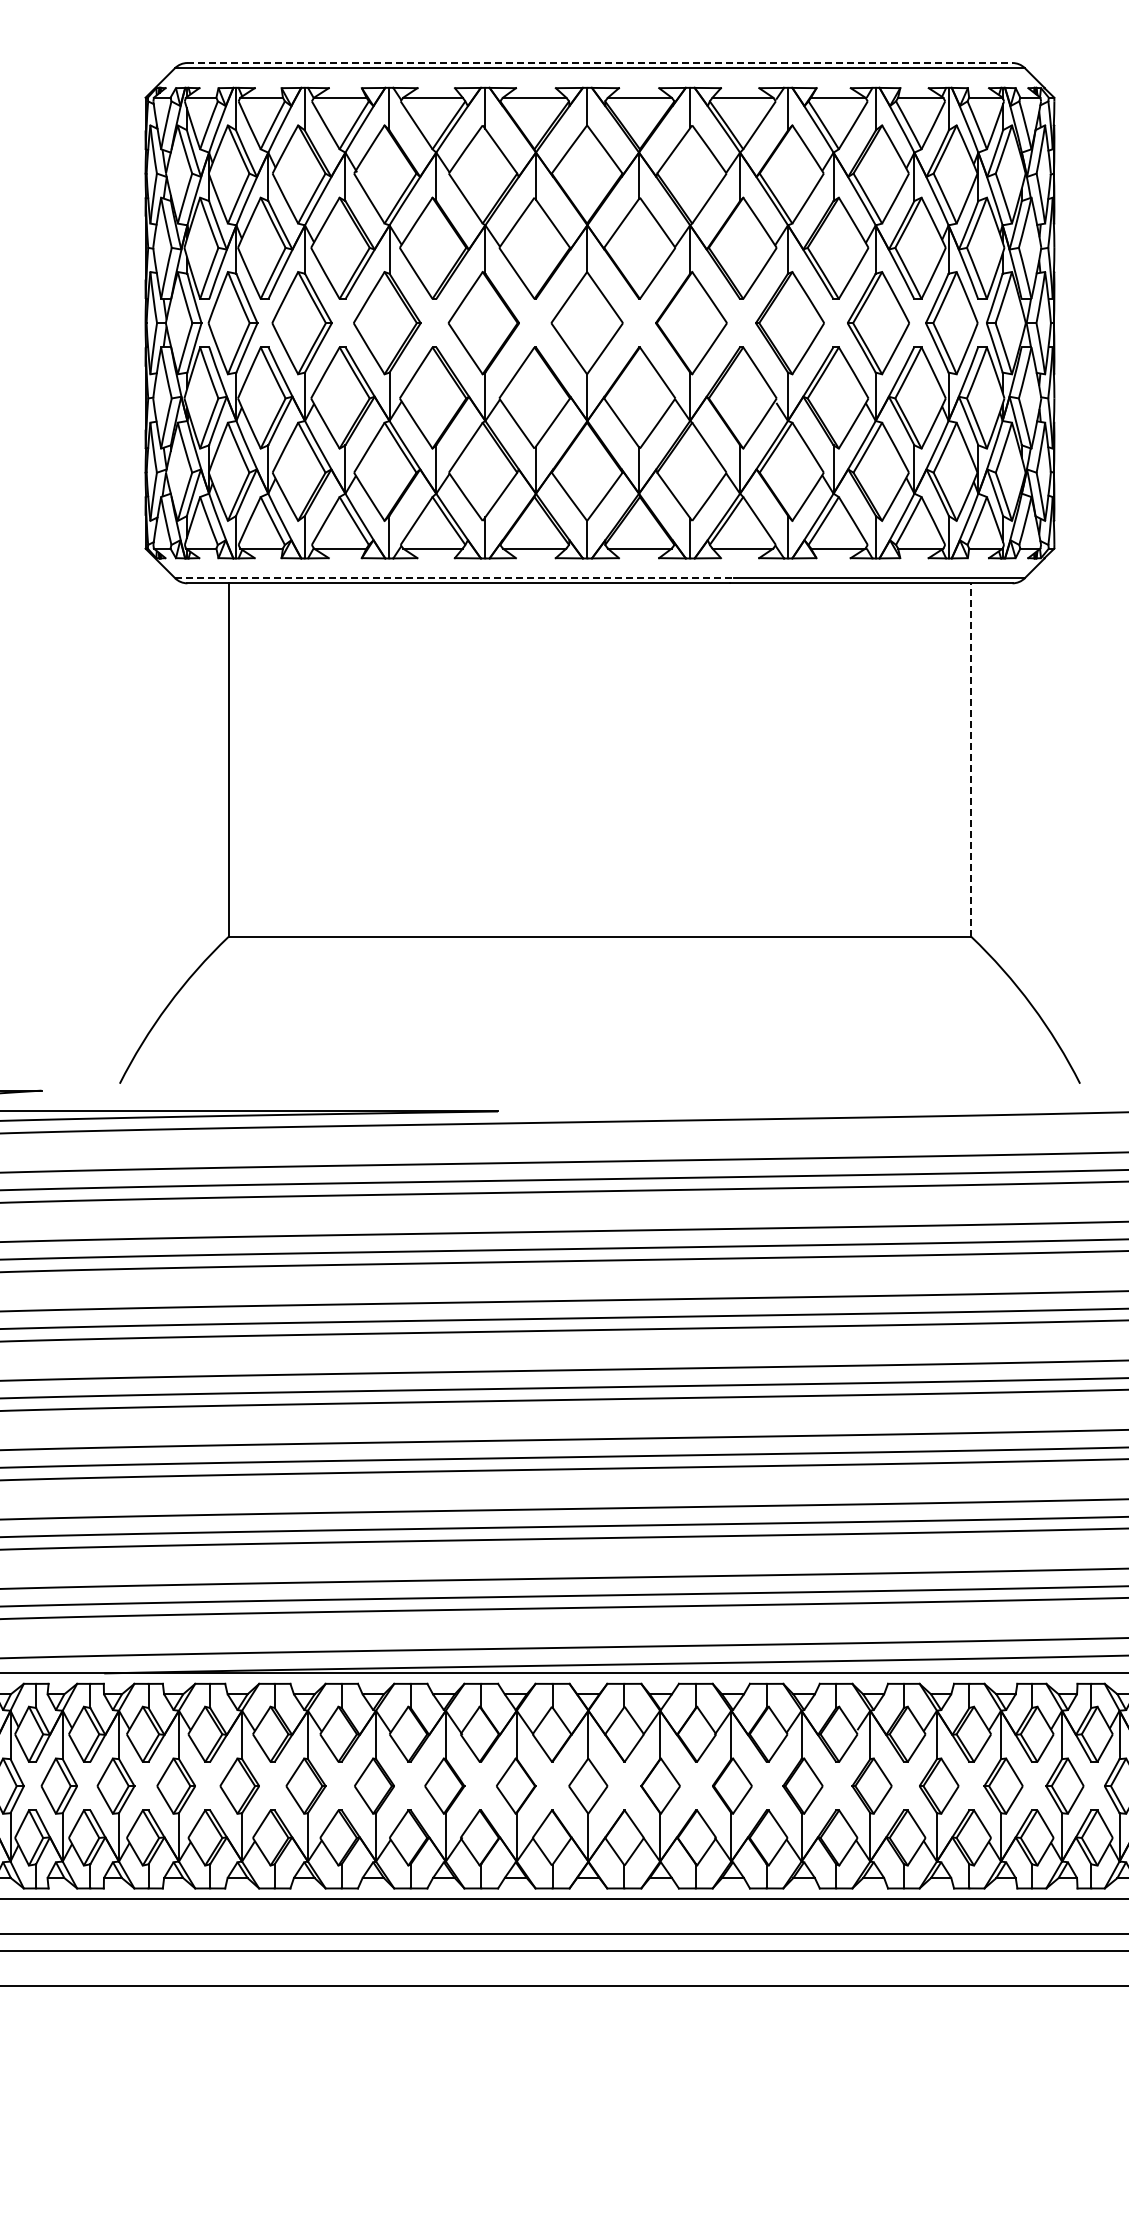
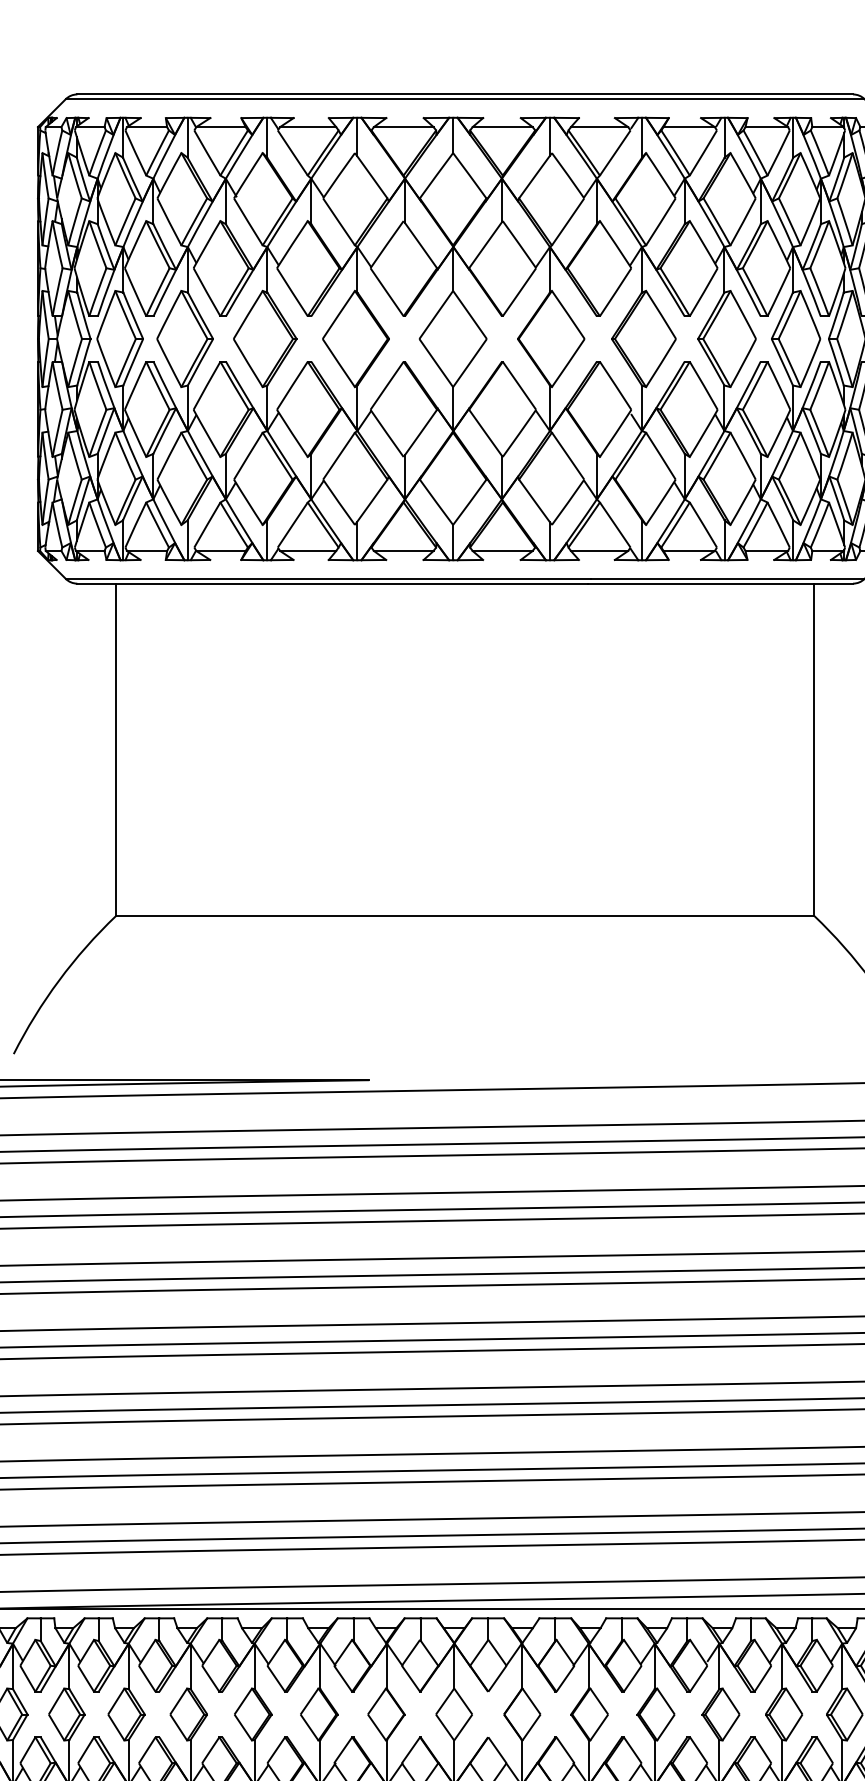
line: (599, 63) -> (464, 94), dashed -> solid
line: (455, 578) -> (329, 579), dashed -> solid
line: (971, 760) -> (814, 750), dashed -> solid

